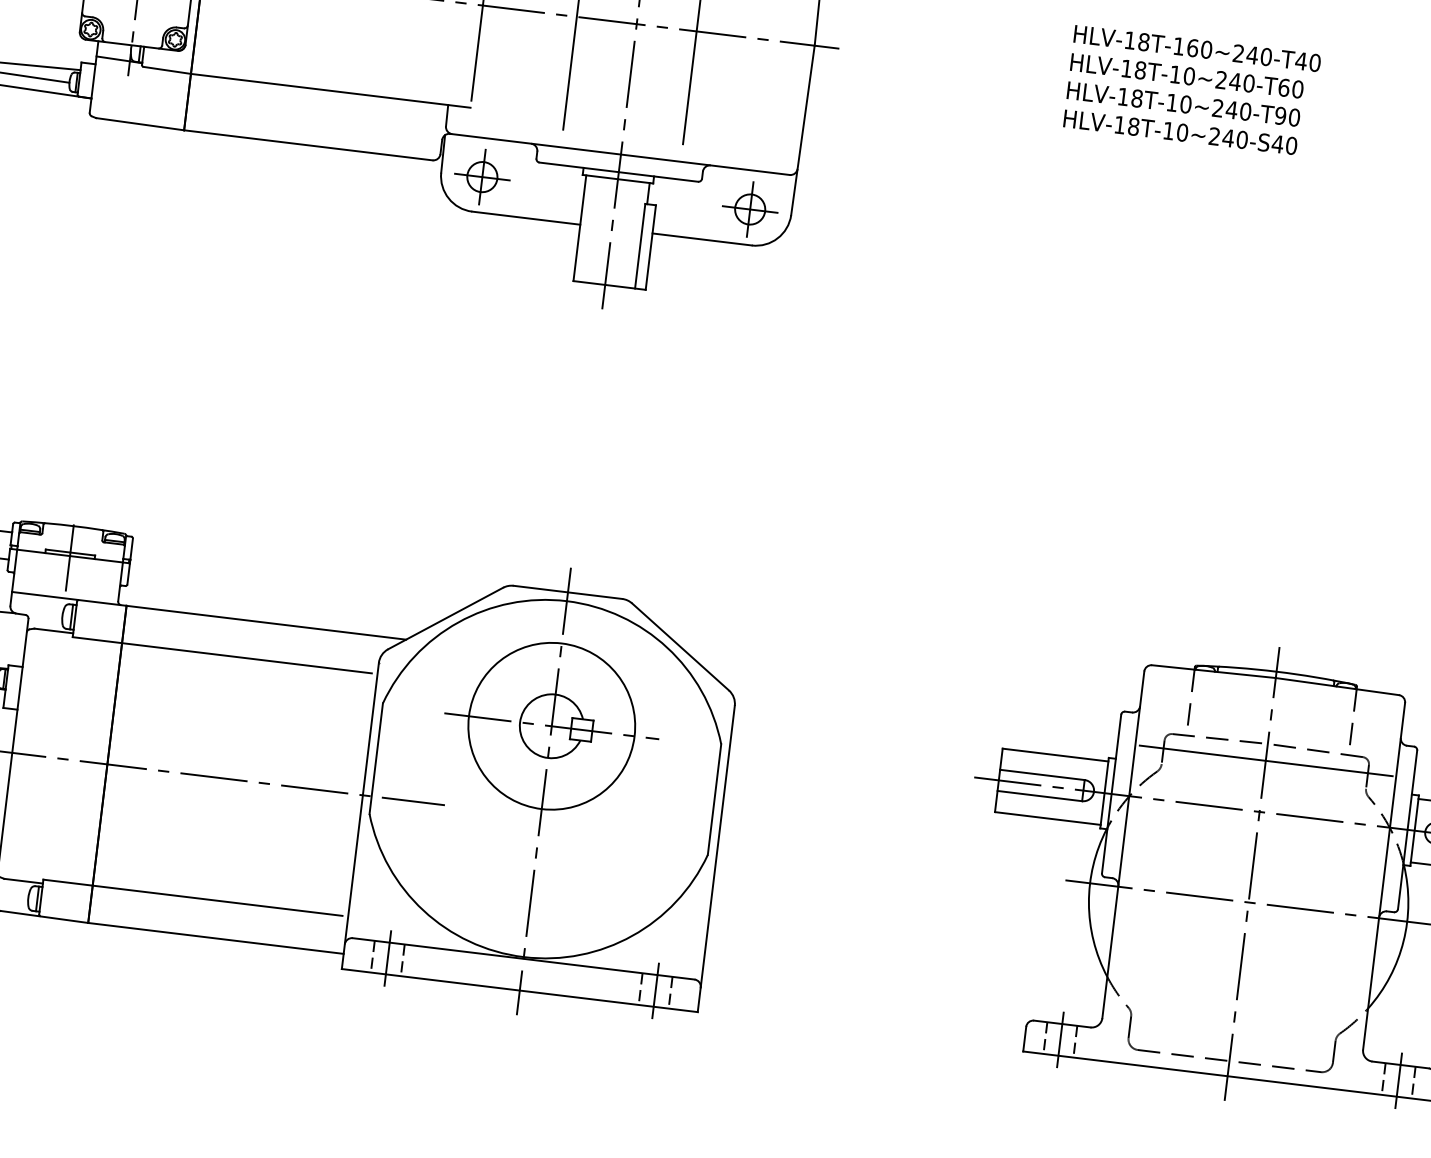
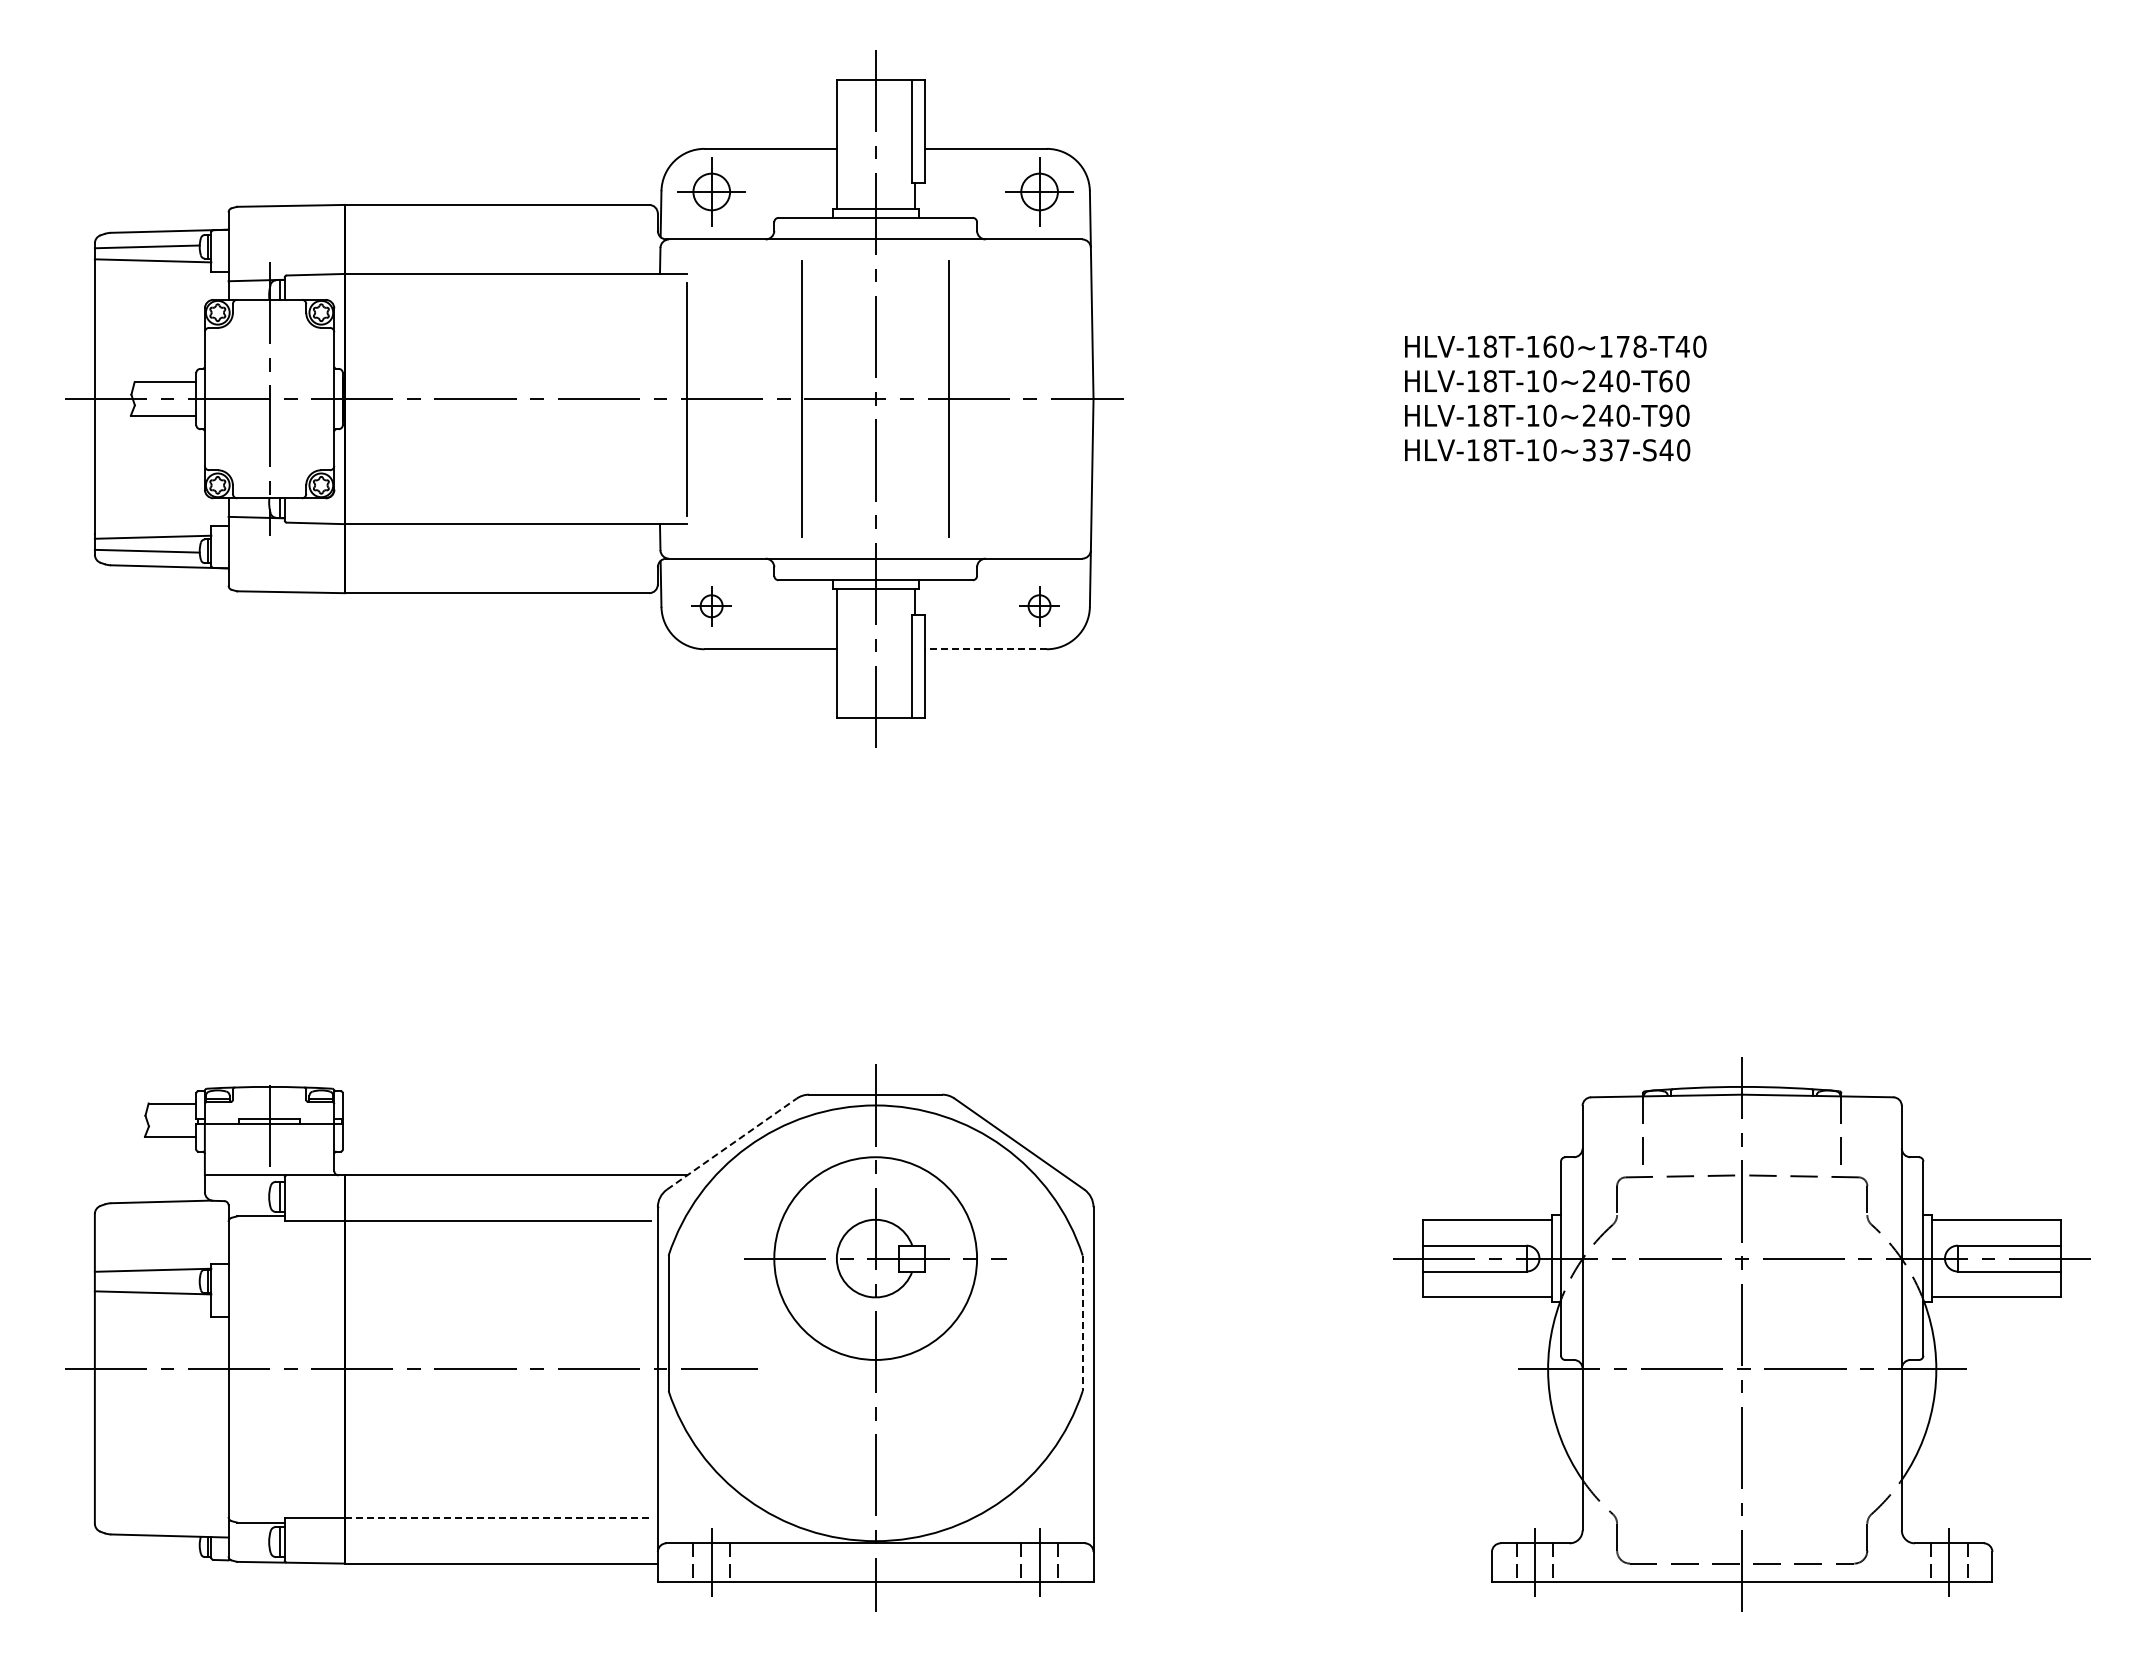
text: (1251, 55) -> (1622, 346), HLV-18T-160~240-T40 -> HLV-18T-160~178-T40
text: (1227, 138) -> (1605, 450), HLV-18T-10~240-S40 -> HLV-18T-10~337-S40
part: (482, 177) -> (711, 606), size x0.6
part: (750, 209) -> (1039, 606), size x0.6
line: (702, 239) -> (986, 649), solid -> dashed
line: (446, 618) -> (732, 1143), solid -> dashed
line: (1265, 761) -> (1742, 1196), removed
line: (714, 799) -> (1082, 1323), solid -> dashed
line: (217, 900) -> (497, 1517), solid -> dashed

